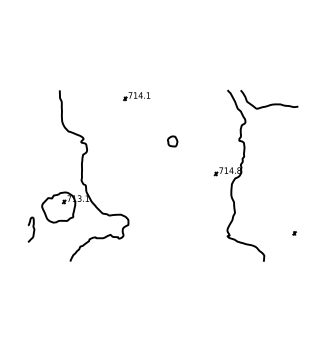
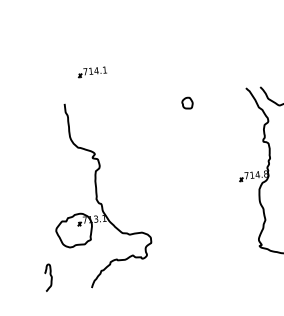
part: (136, 96) -> (92, 72), moved
part: (172, 141) -> (187, 103), moved
curve: (33, 229) -> (50, 277), moved

